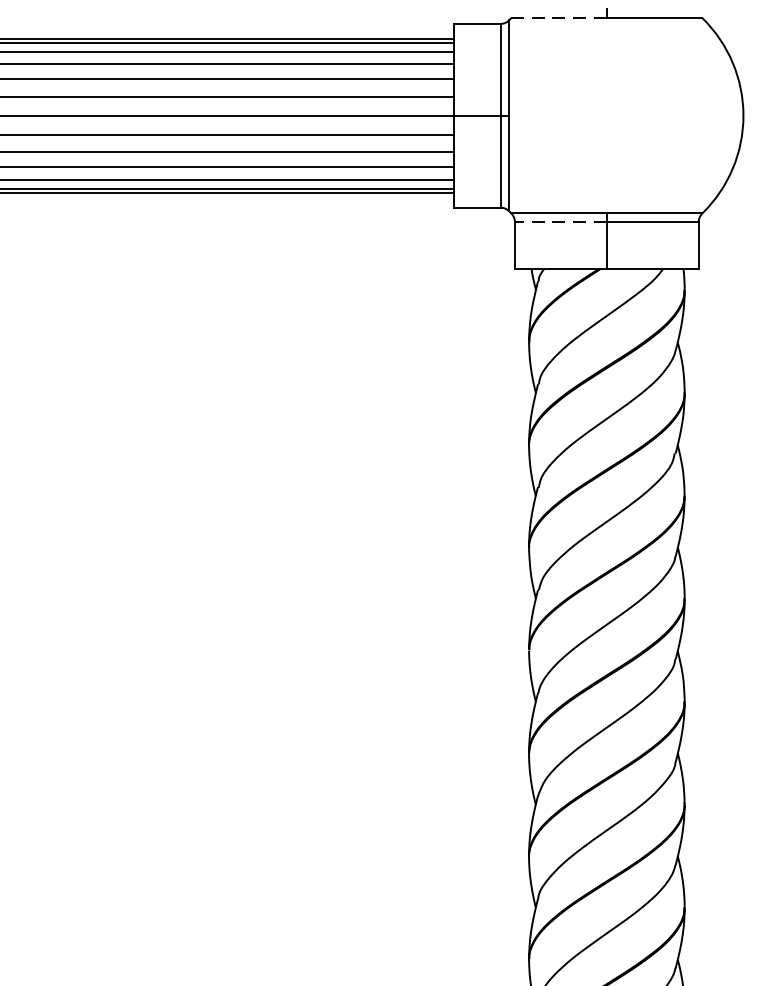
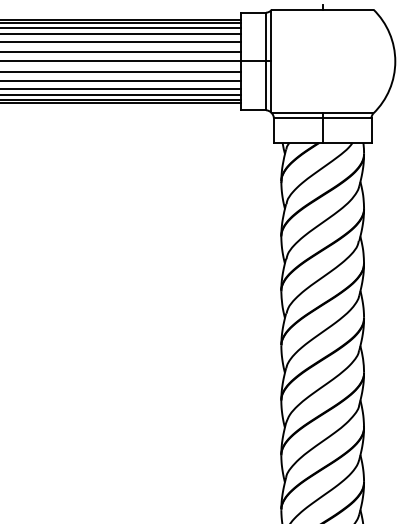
line: (557, 17) -> (296, 9), dashed -> solid
line: (559, 223) -> (297, 118), dashed -> solid

